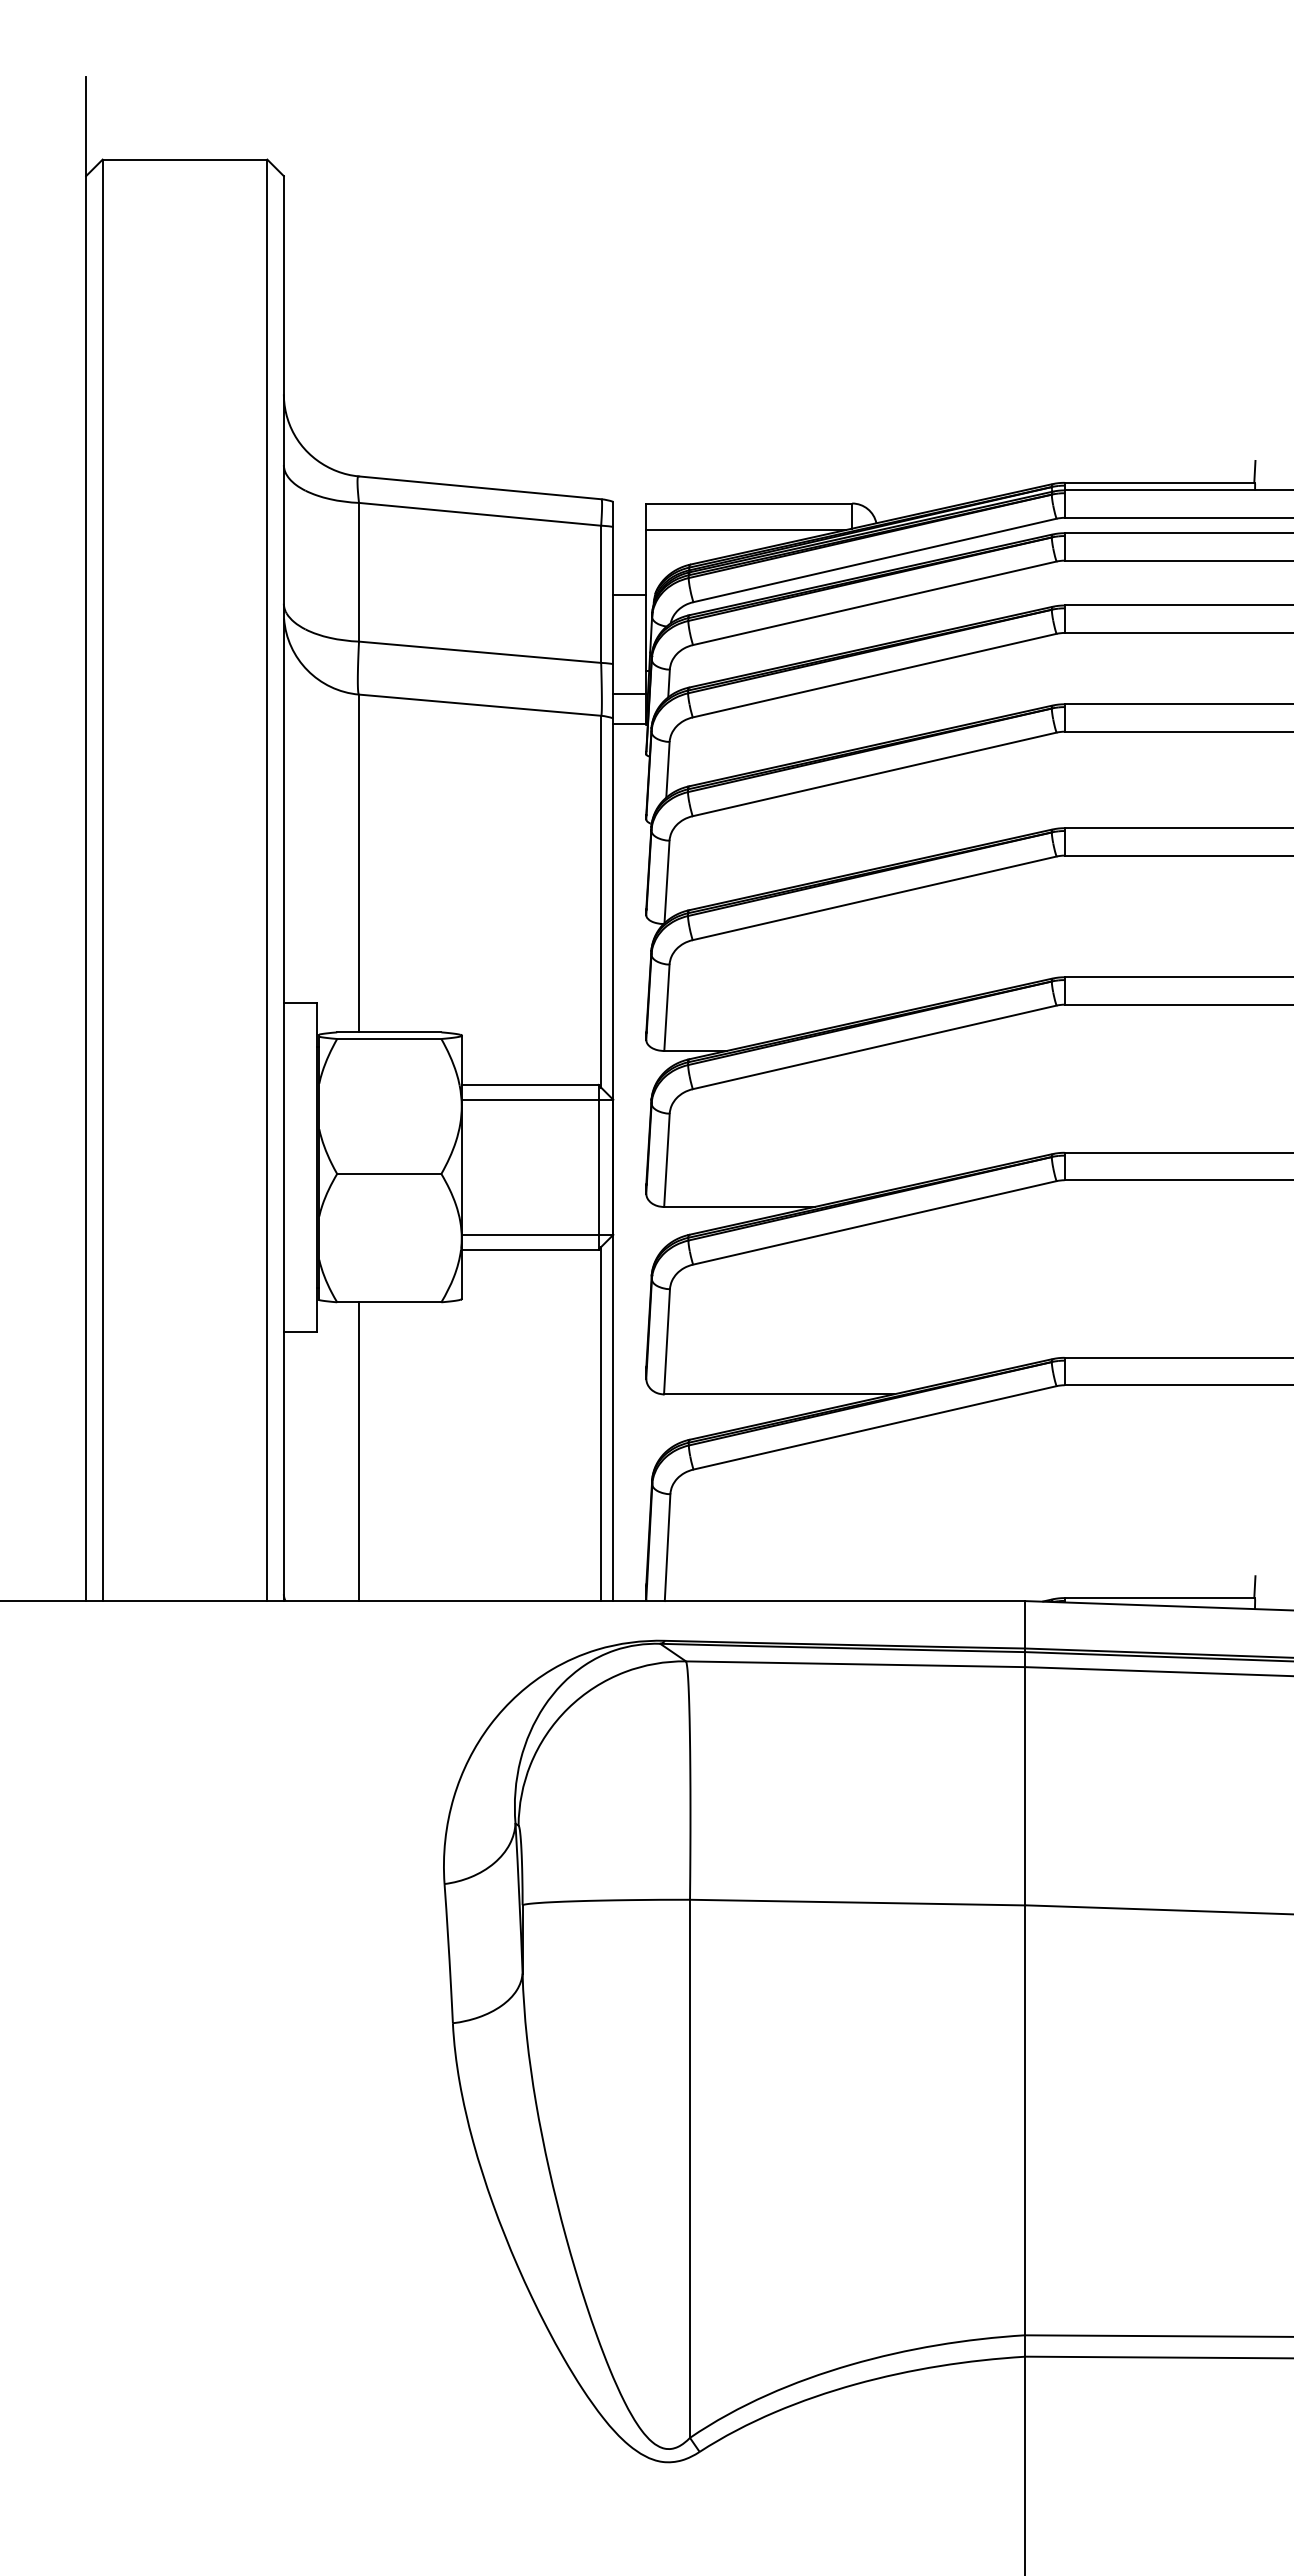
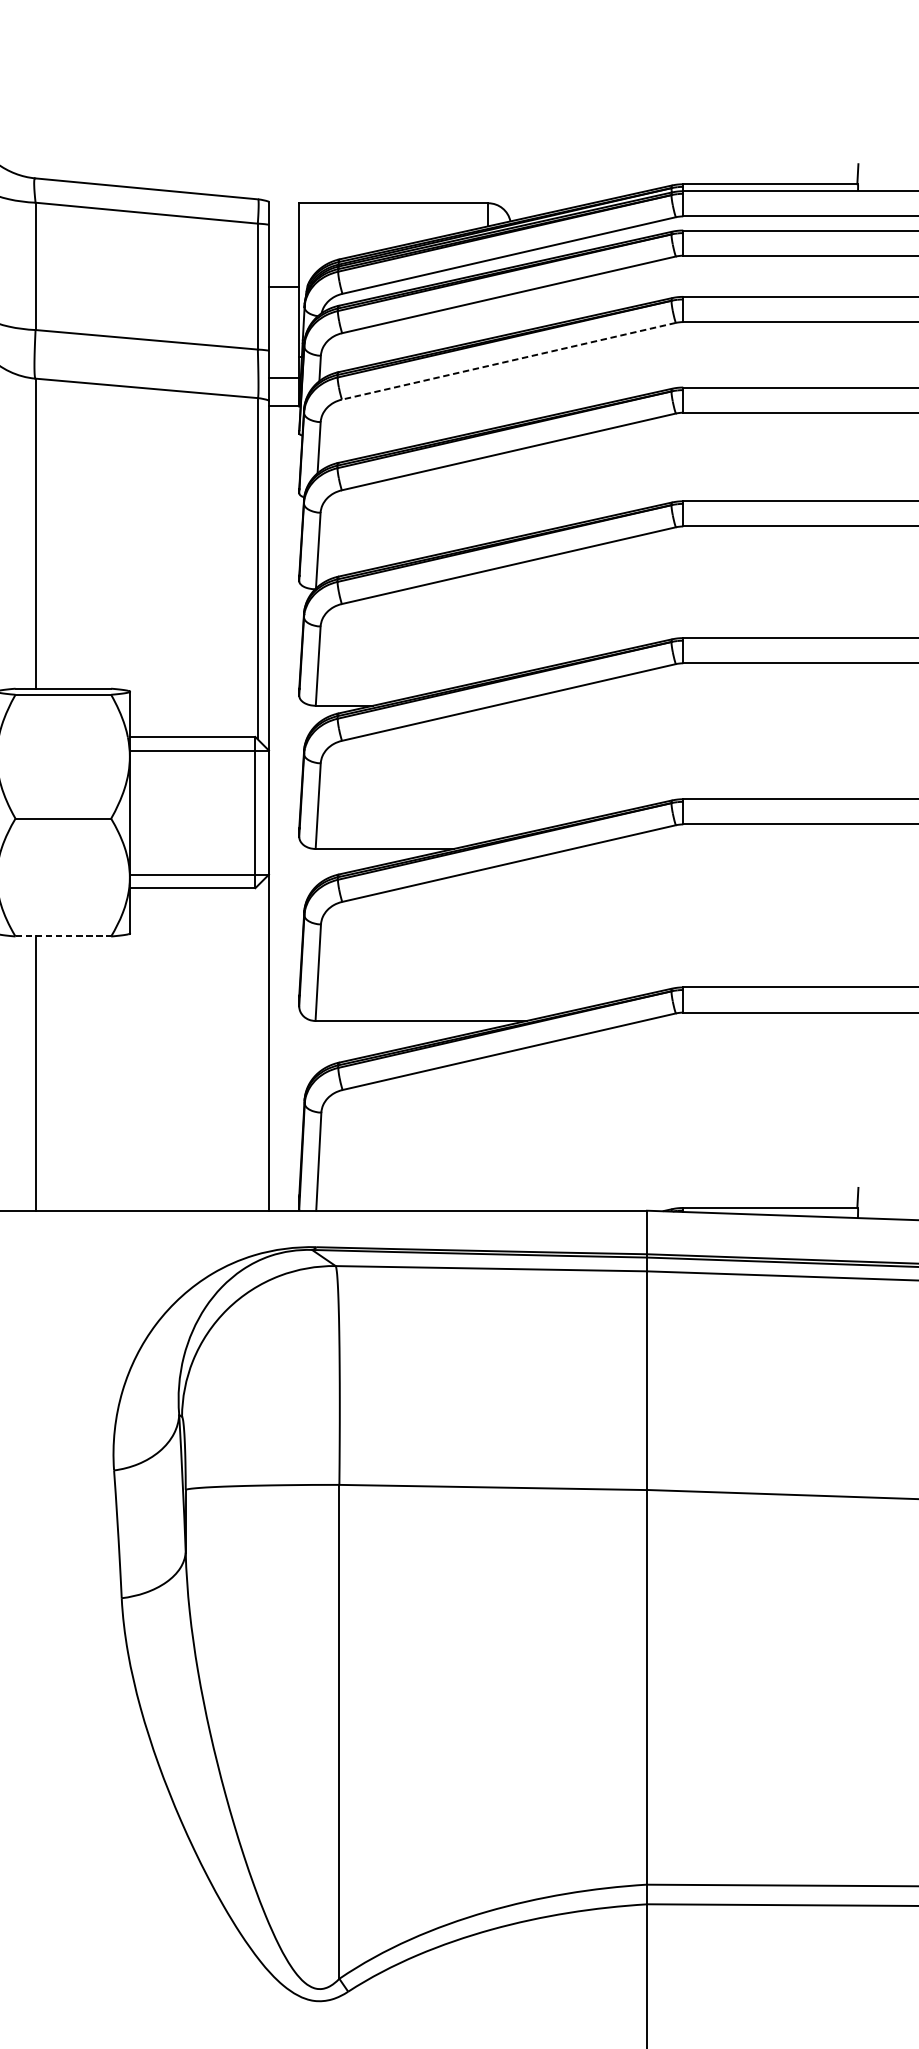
line: (745, 530) -> (390, 228), removed
line: (874, 675) -> (508, 361), solid -> dashed
line: (389, 1302) -> (63, 936), solid -> dashed
line: (601, 1424) -> (258, 1048), removed

